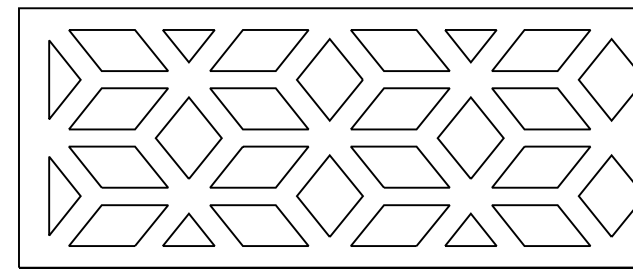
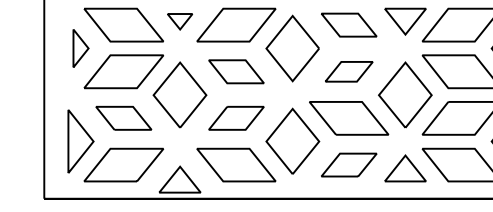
part: (188, 46) -> (179, 21), size x0.6
part: (400, 50) -> (349, 25), size x0.7
part: (64, 79) -> (80, 48), size x0.6
part: (259, 108) -> (236, 71), size x0.7
part: (400, 108) -> (349, 71), size x0.6
part: (118, 166) -> (123, 117), size x0.7
part: (259, 166) -> (236, 117), size x0.7
part: (400, 225) -> (349, 165), size x0.7
part: (188, 229) -> (179, 179), moved

